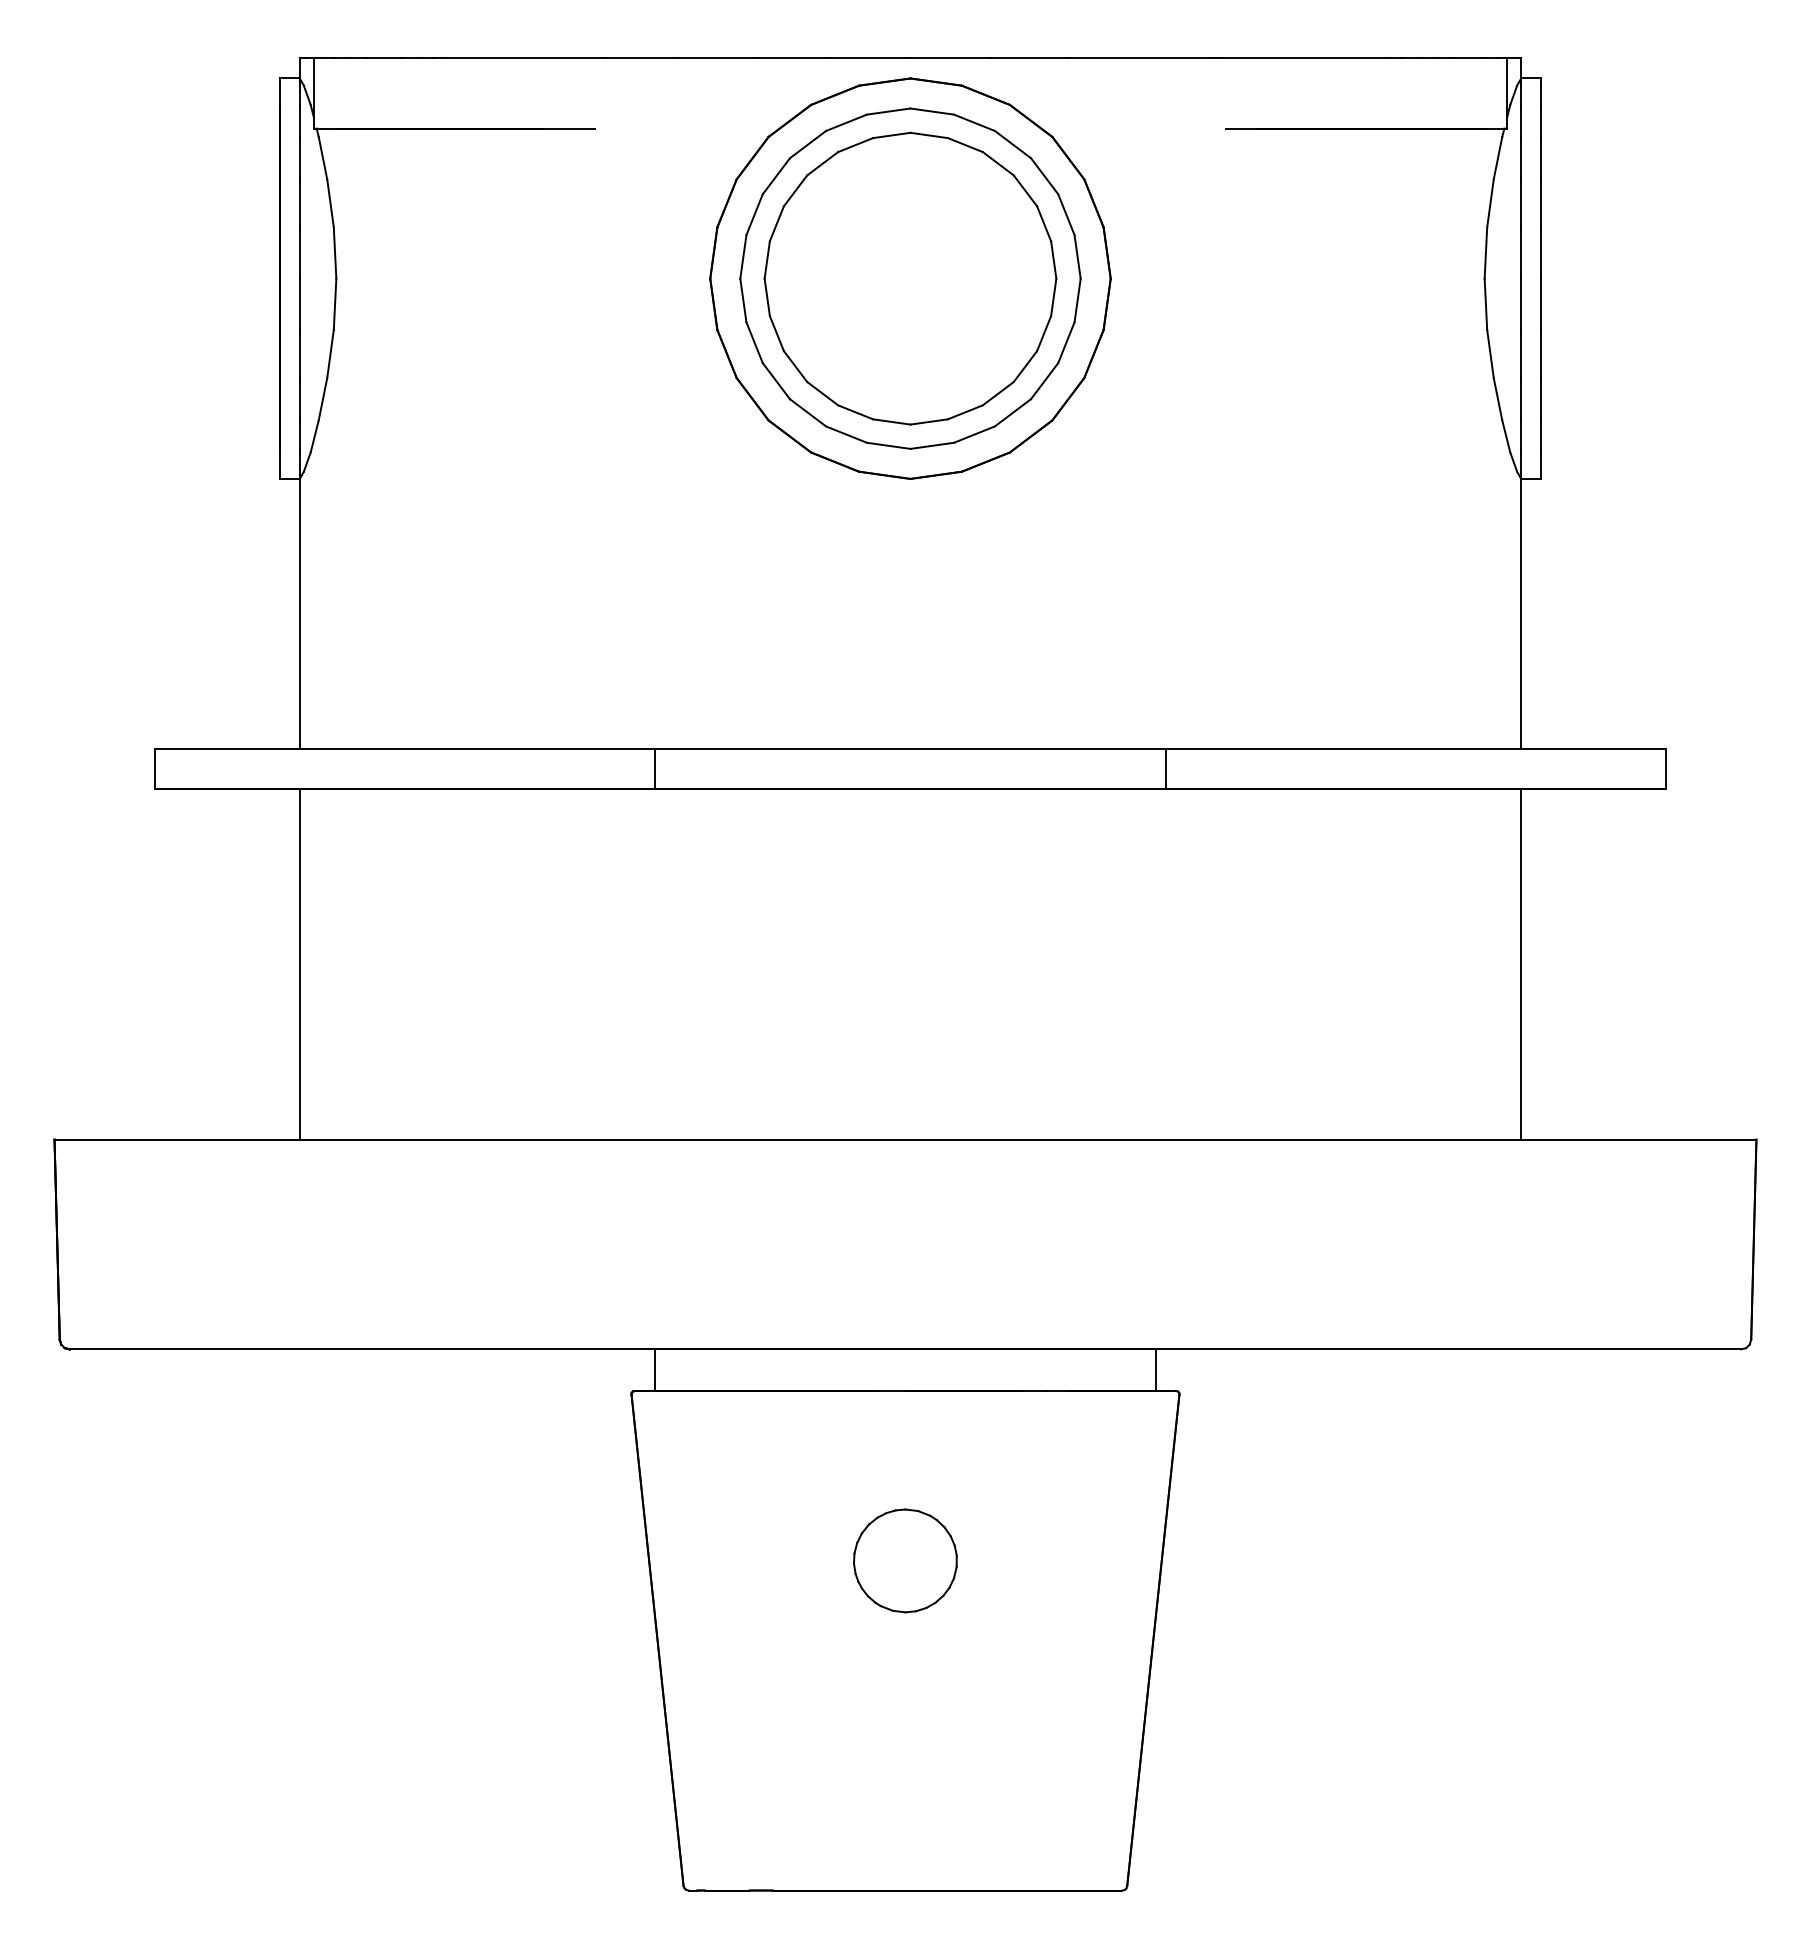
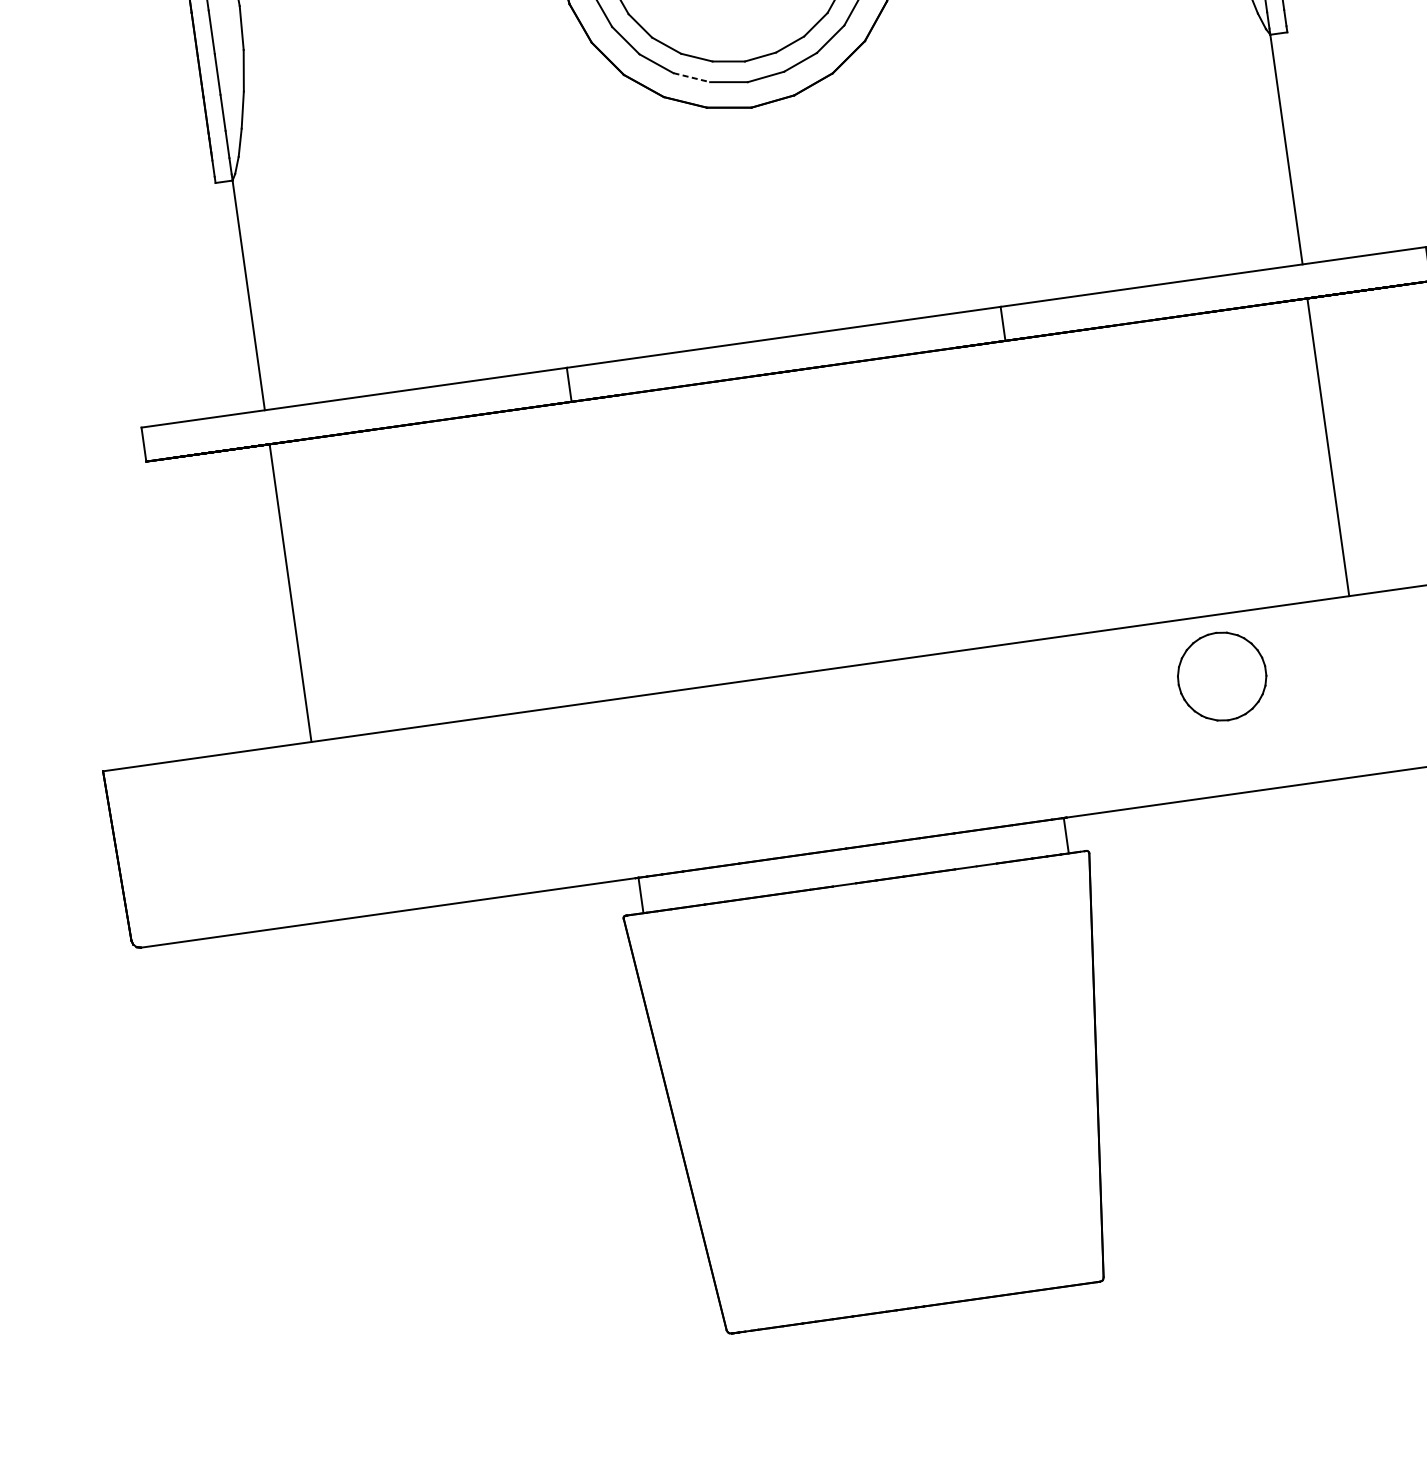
line: (846, 434) -> (691, 77), solid -> dashed
part: (905, 1560) -> (1222, 676), moved

